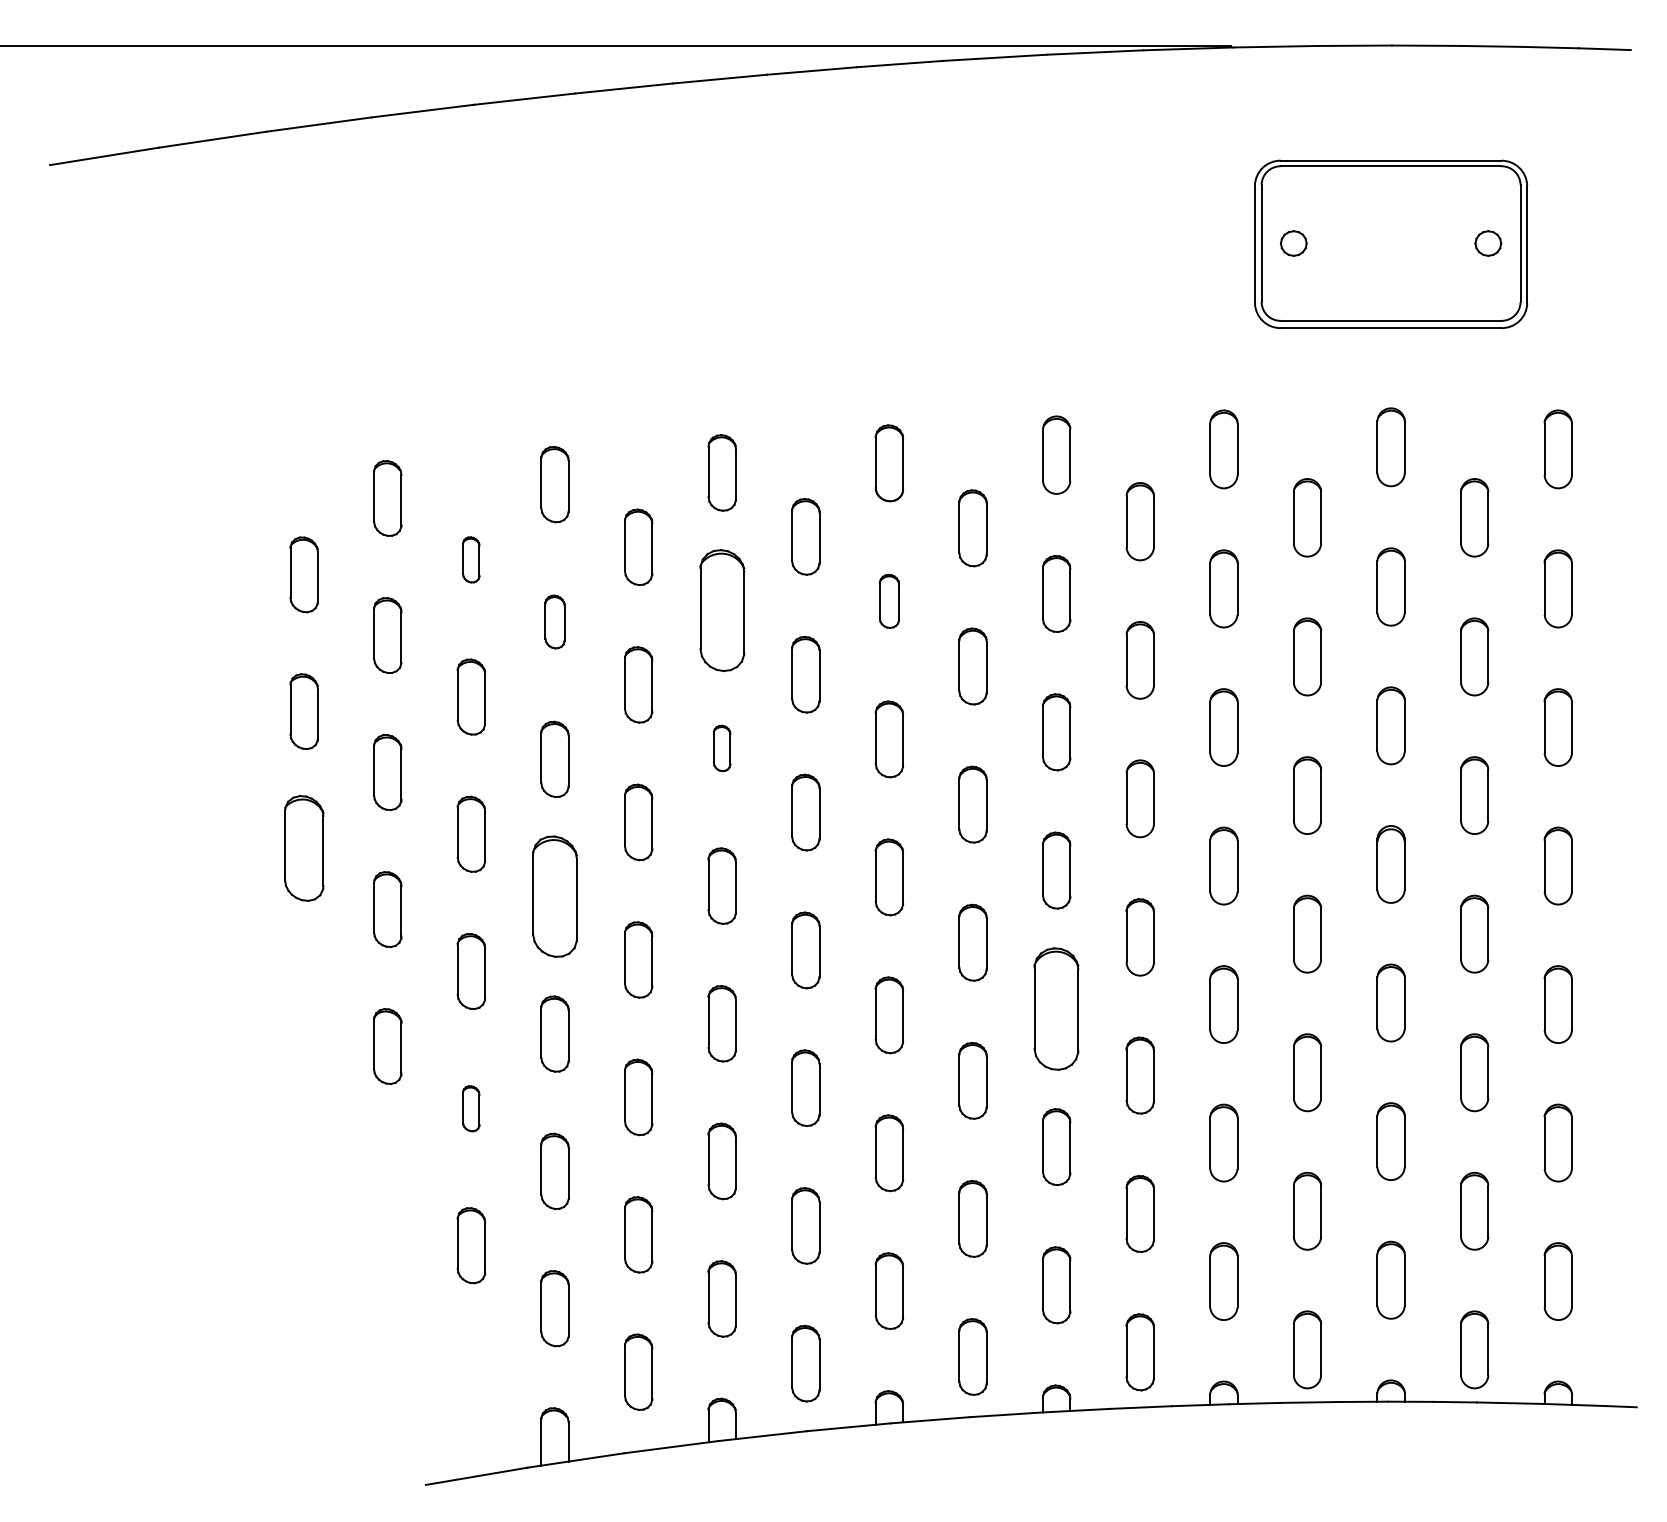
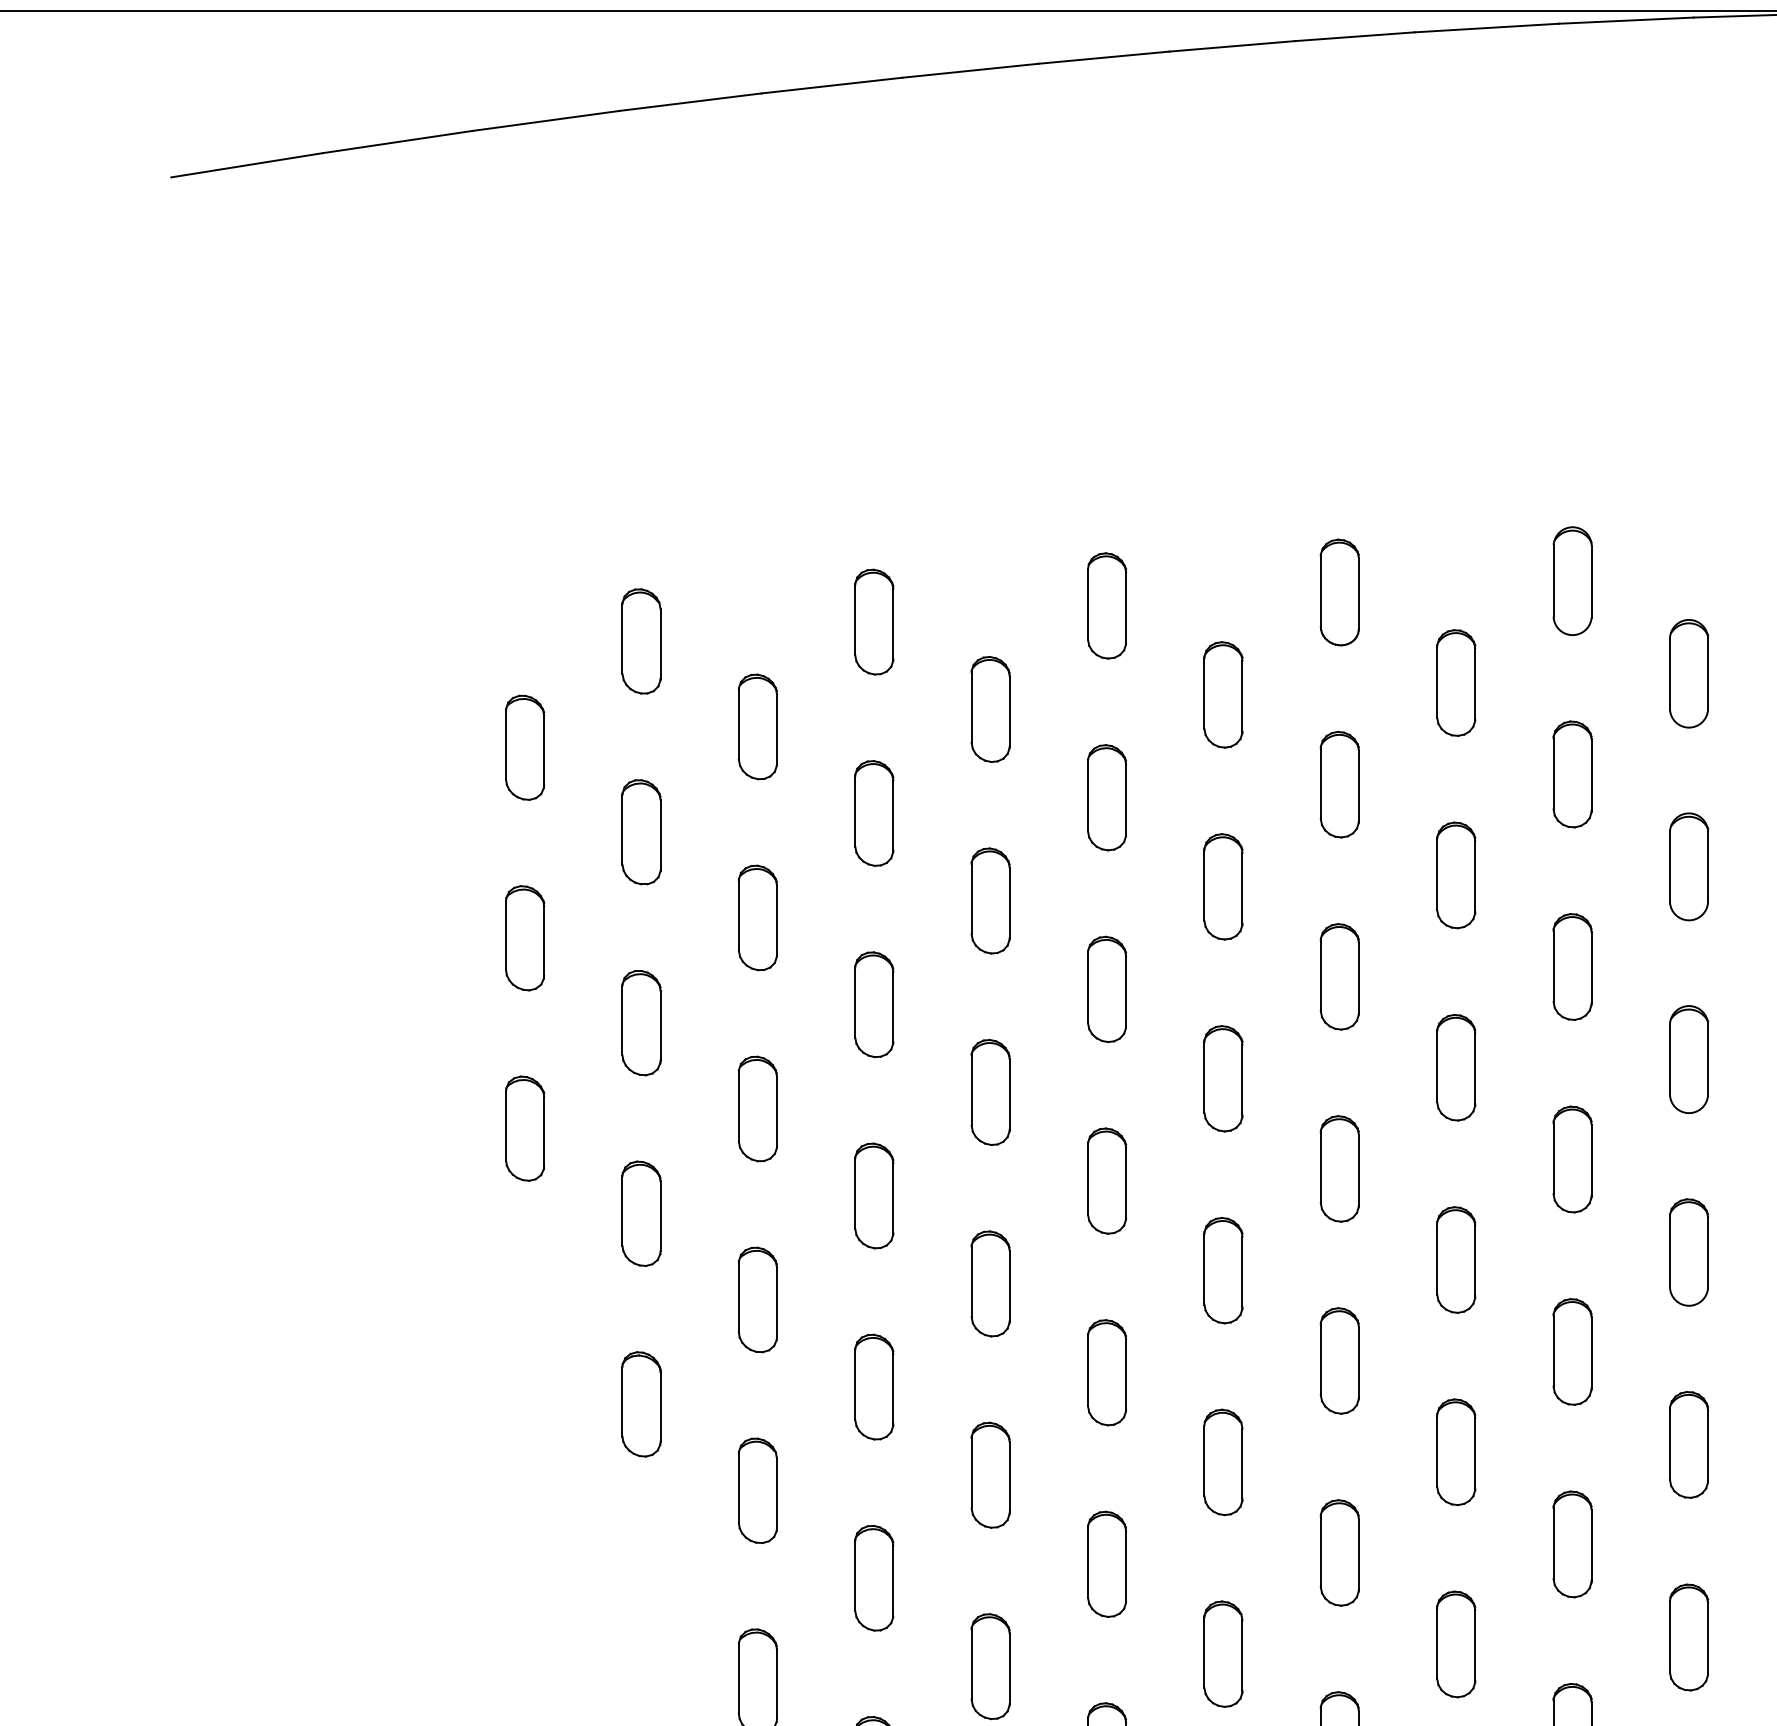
part: (470, 559) -> (756, 726), size x1.67
part: (889, 601) -> (1339, 784), size x1.43
part: (721, 610) -> (1106, 797), size x0.62
part: (554, 621) -> (873, 812), size x1.43
part: (721, 748) -> (1106, 989), size x1.67
part: (303, 848) -> (524, 1128), size x0.71
part: (554, 896) -> (873, 1195), size x0.62
part: (1056, 1008) -> (1572, 1351), size x0.62
part: (470, 1108) -> (756, 1490), size x1.67

